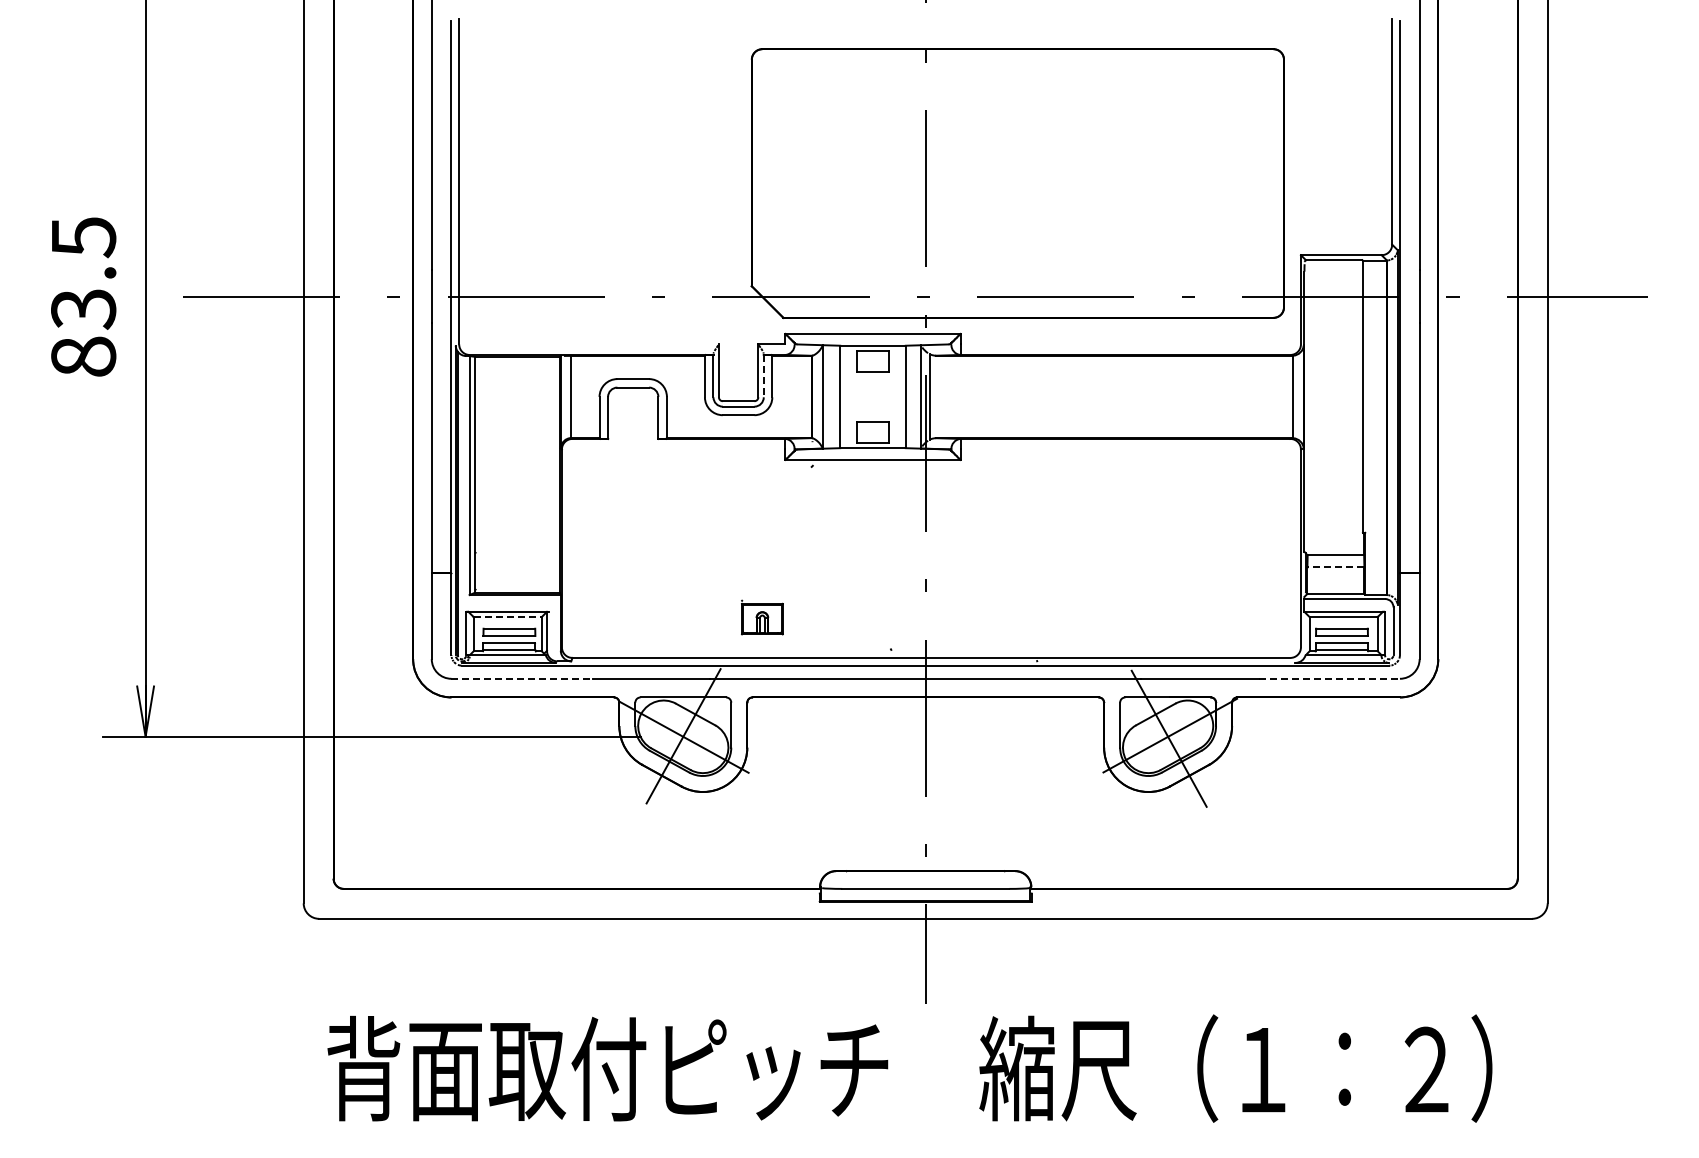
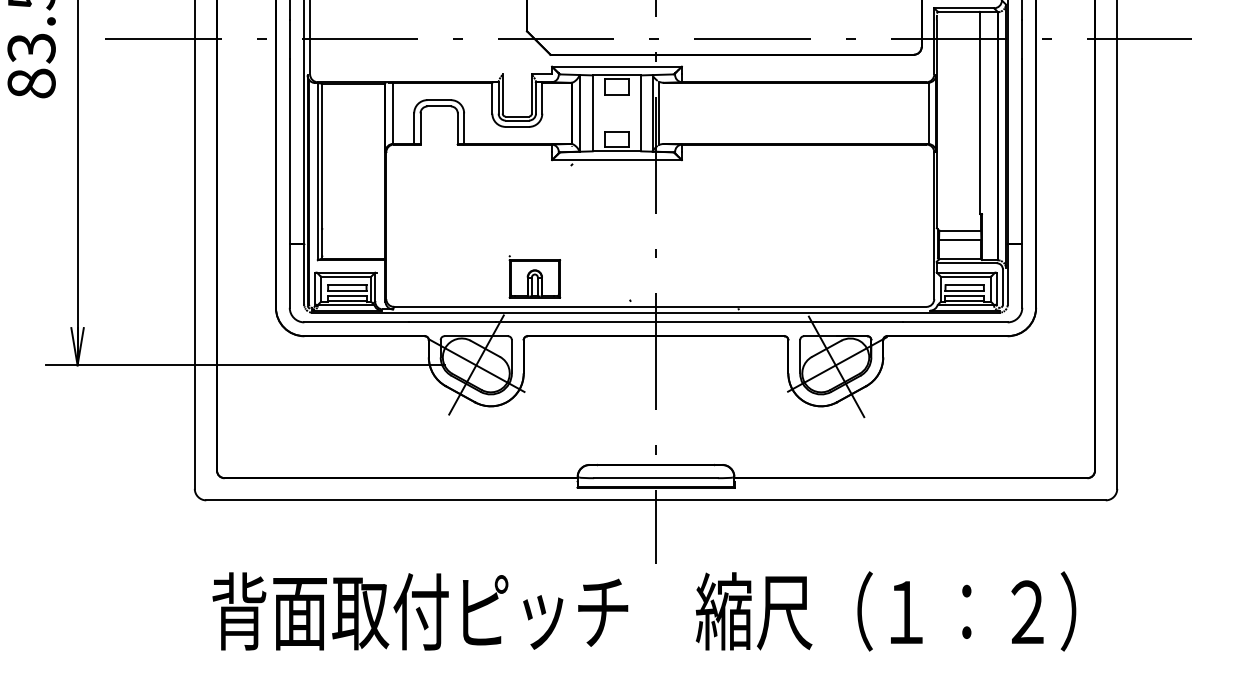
line: (763, 376) -> (535, 98), dashed -> solid
line: (1335, 567) -> (959, 239), dashed -> solid
line: (508, 616) -> (346, 276), dashed -> solid
part: (762, 617) -> (535, 276), size x1.67
line: (522, 678) -> (357, 322), dashed -> solid
line: (1329, 678) -> (955, 322), dashed -> solid

